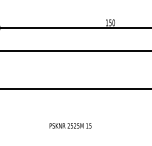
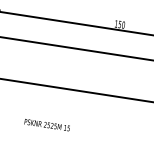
text: (70, 125) -> (47, 124), moved

